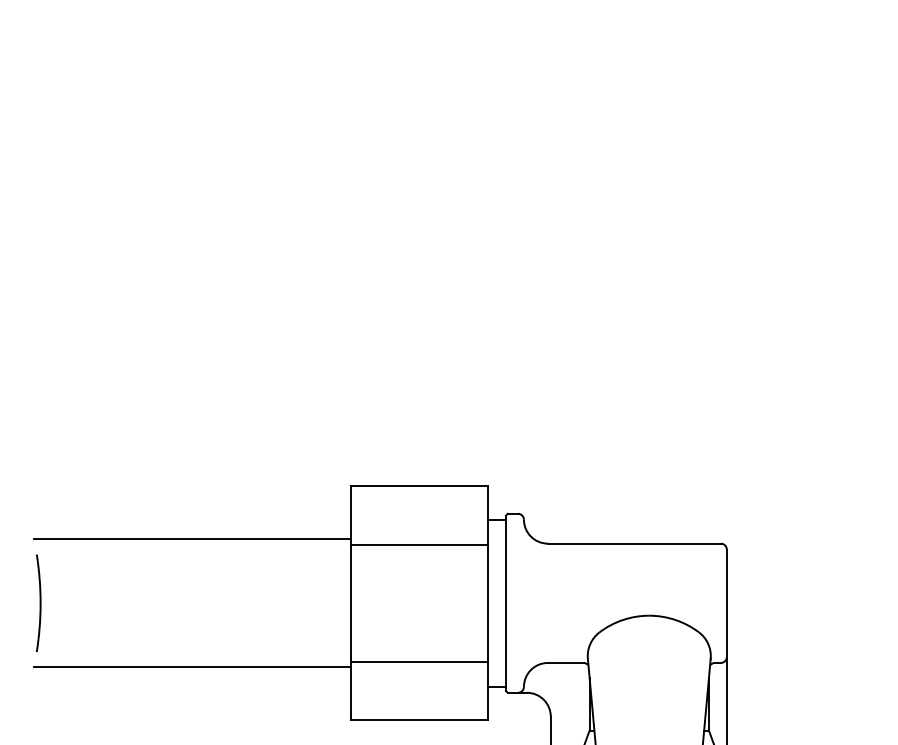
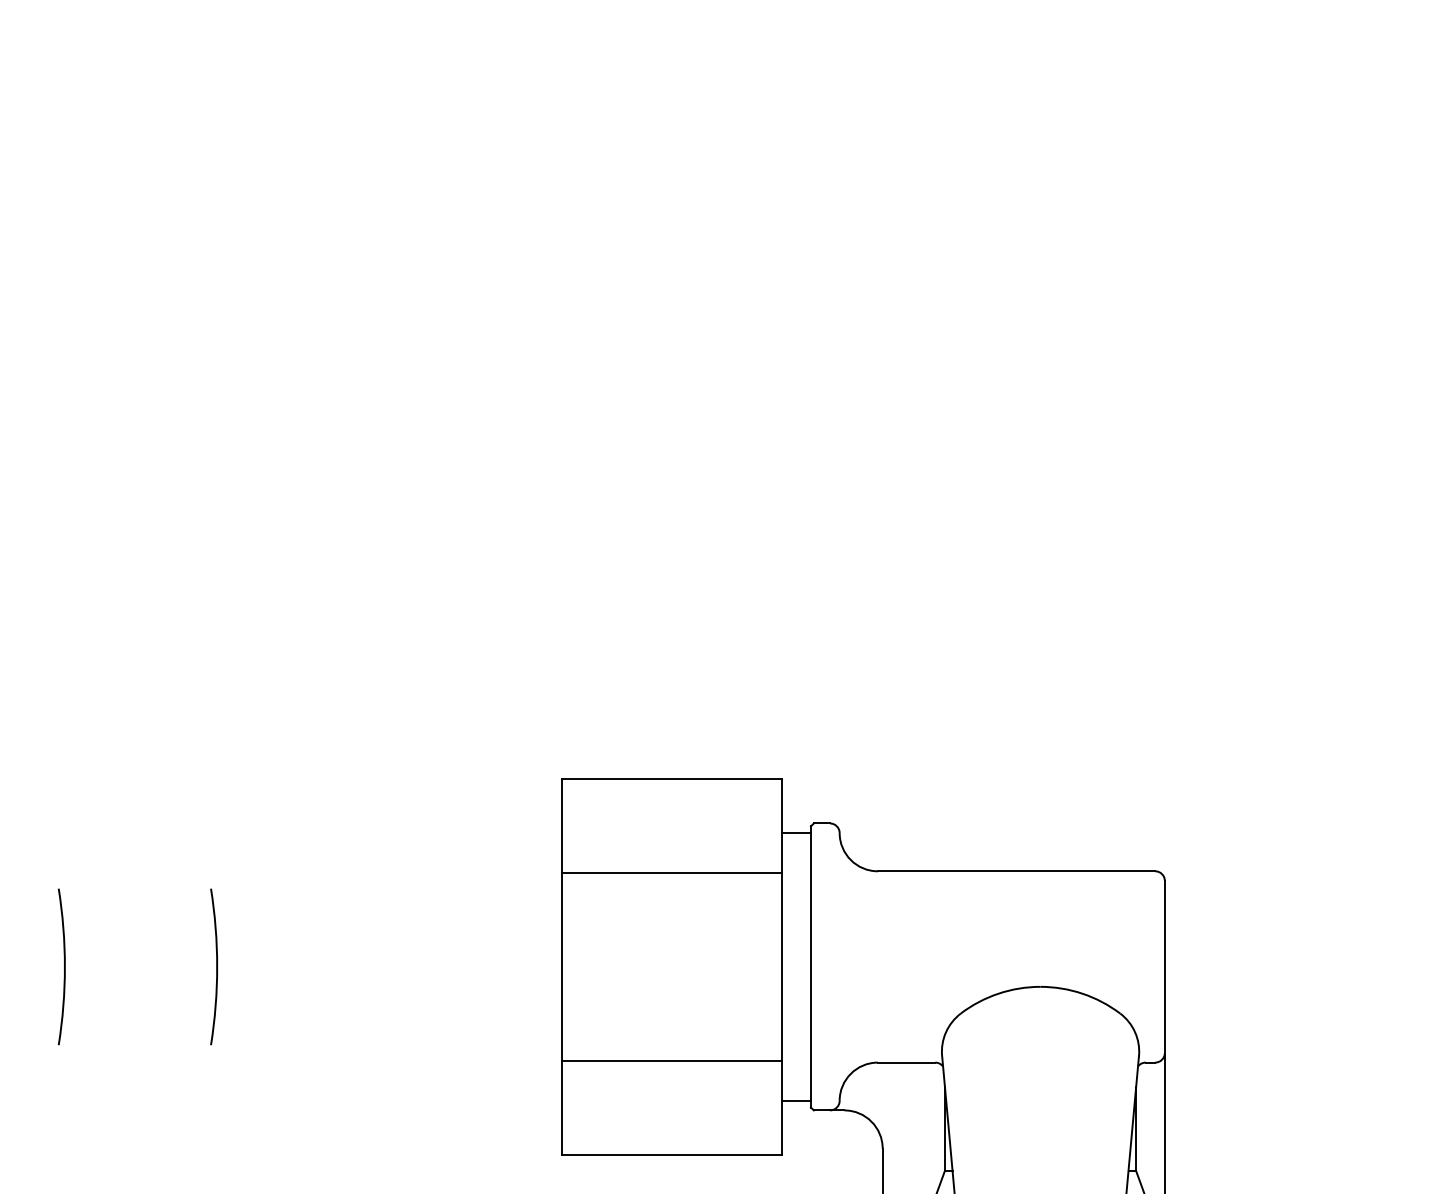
line: (191, 539) -> (306, 864), removed
arc: (134, 603) -> (215, 967), added
line: (191, 667) -> (306, 1069), removed

